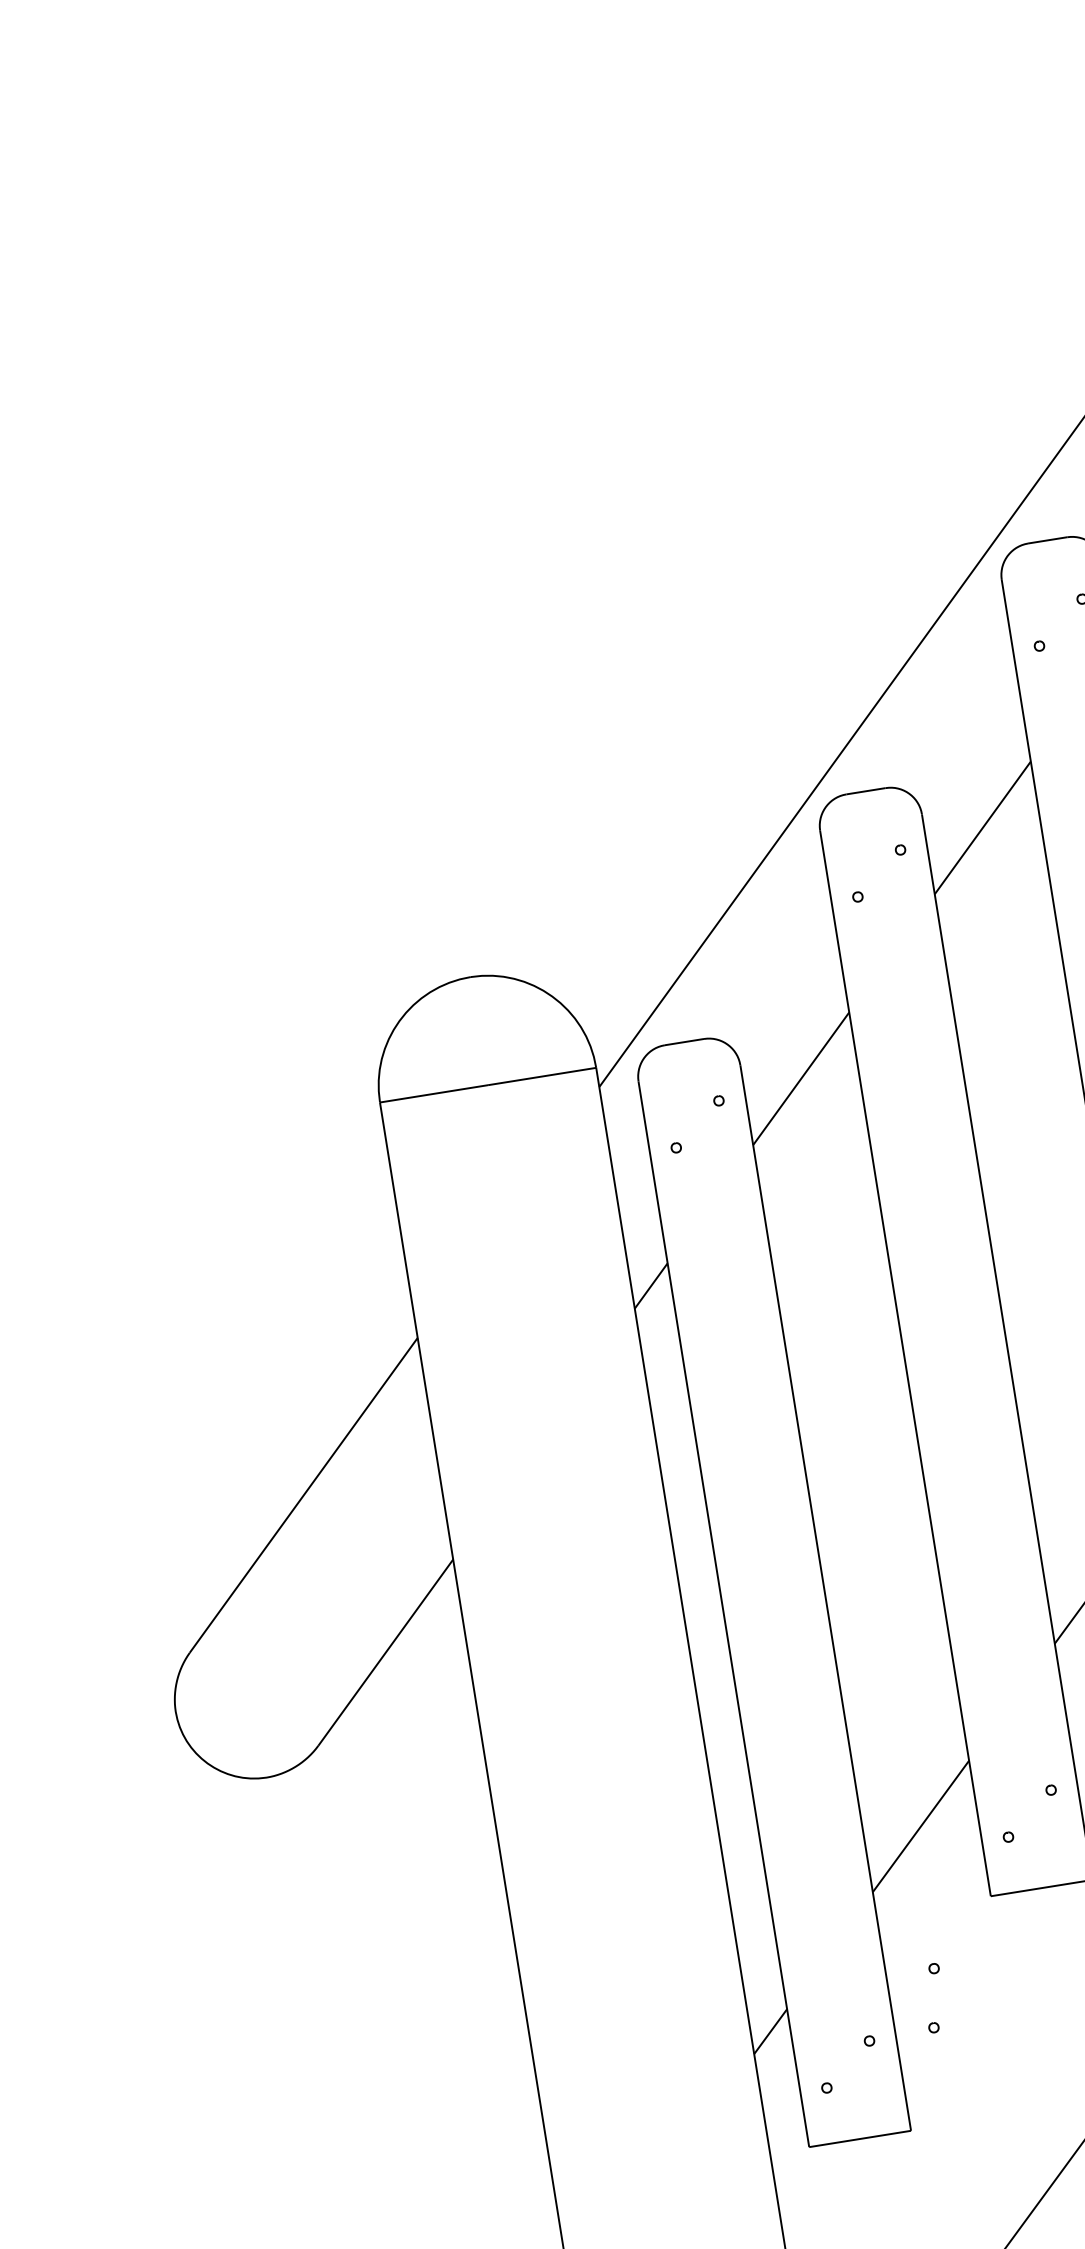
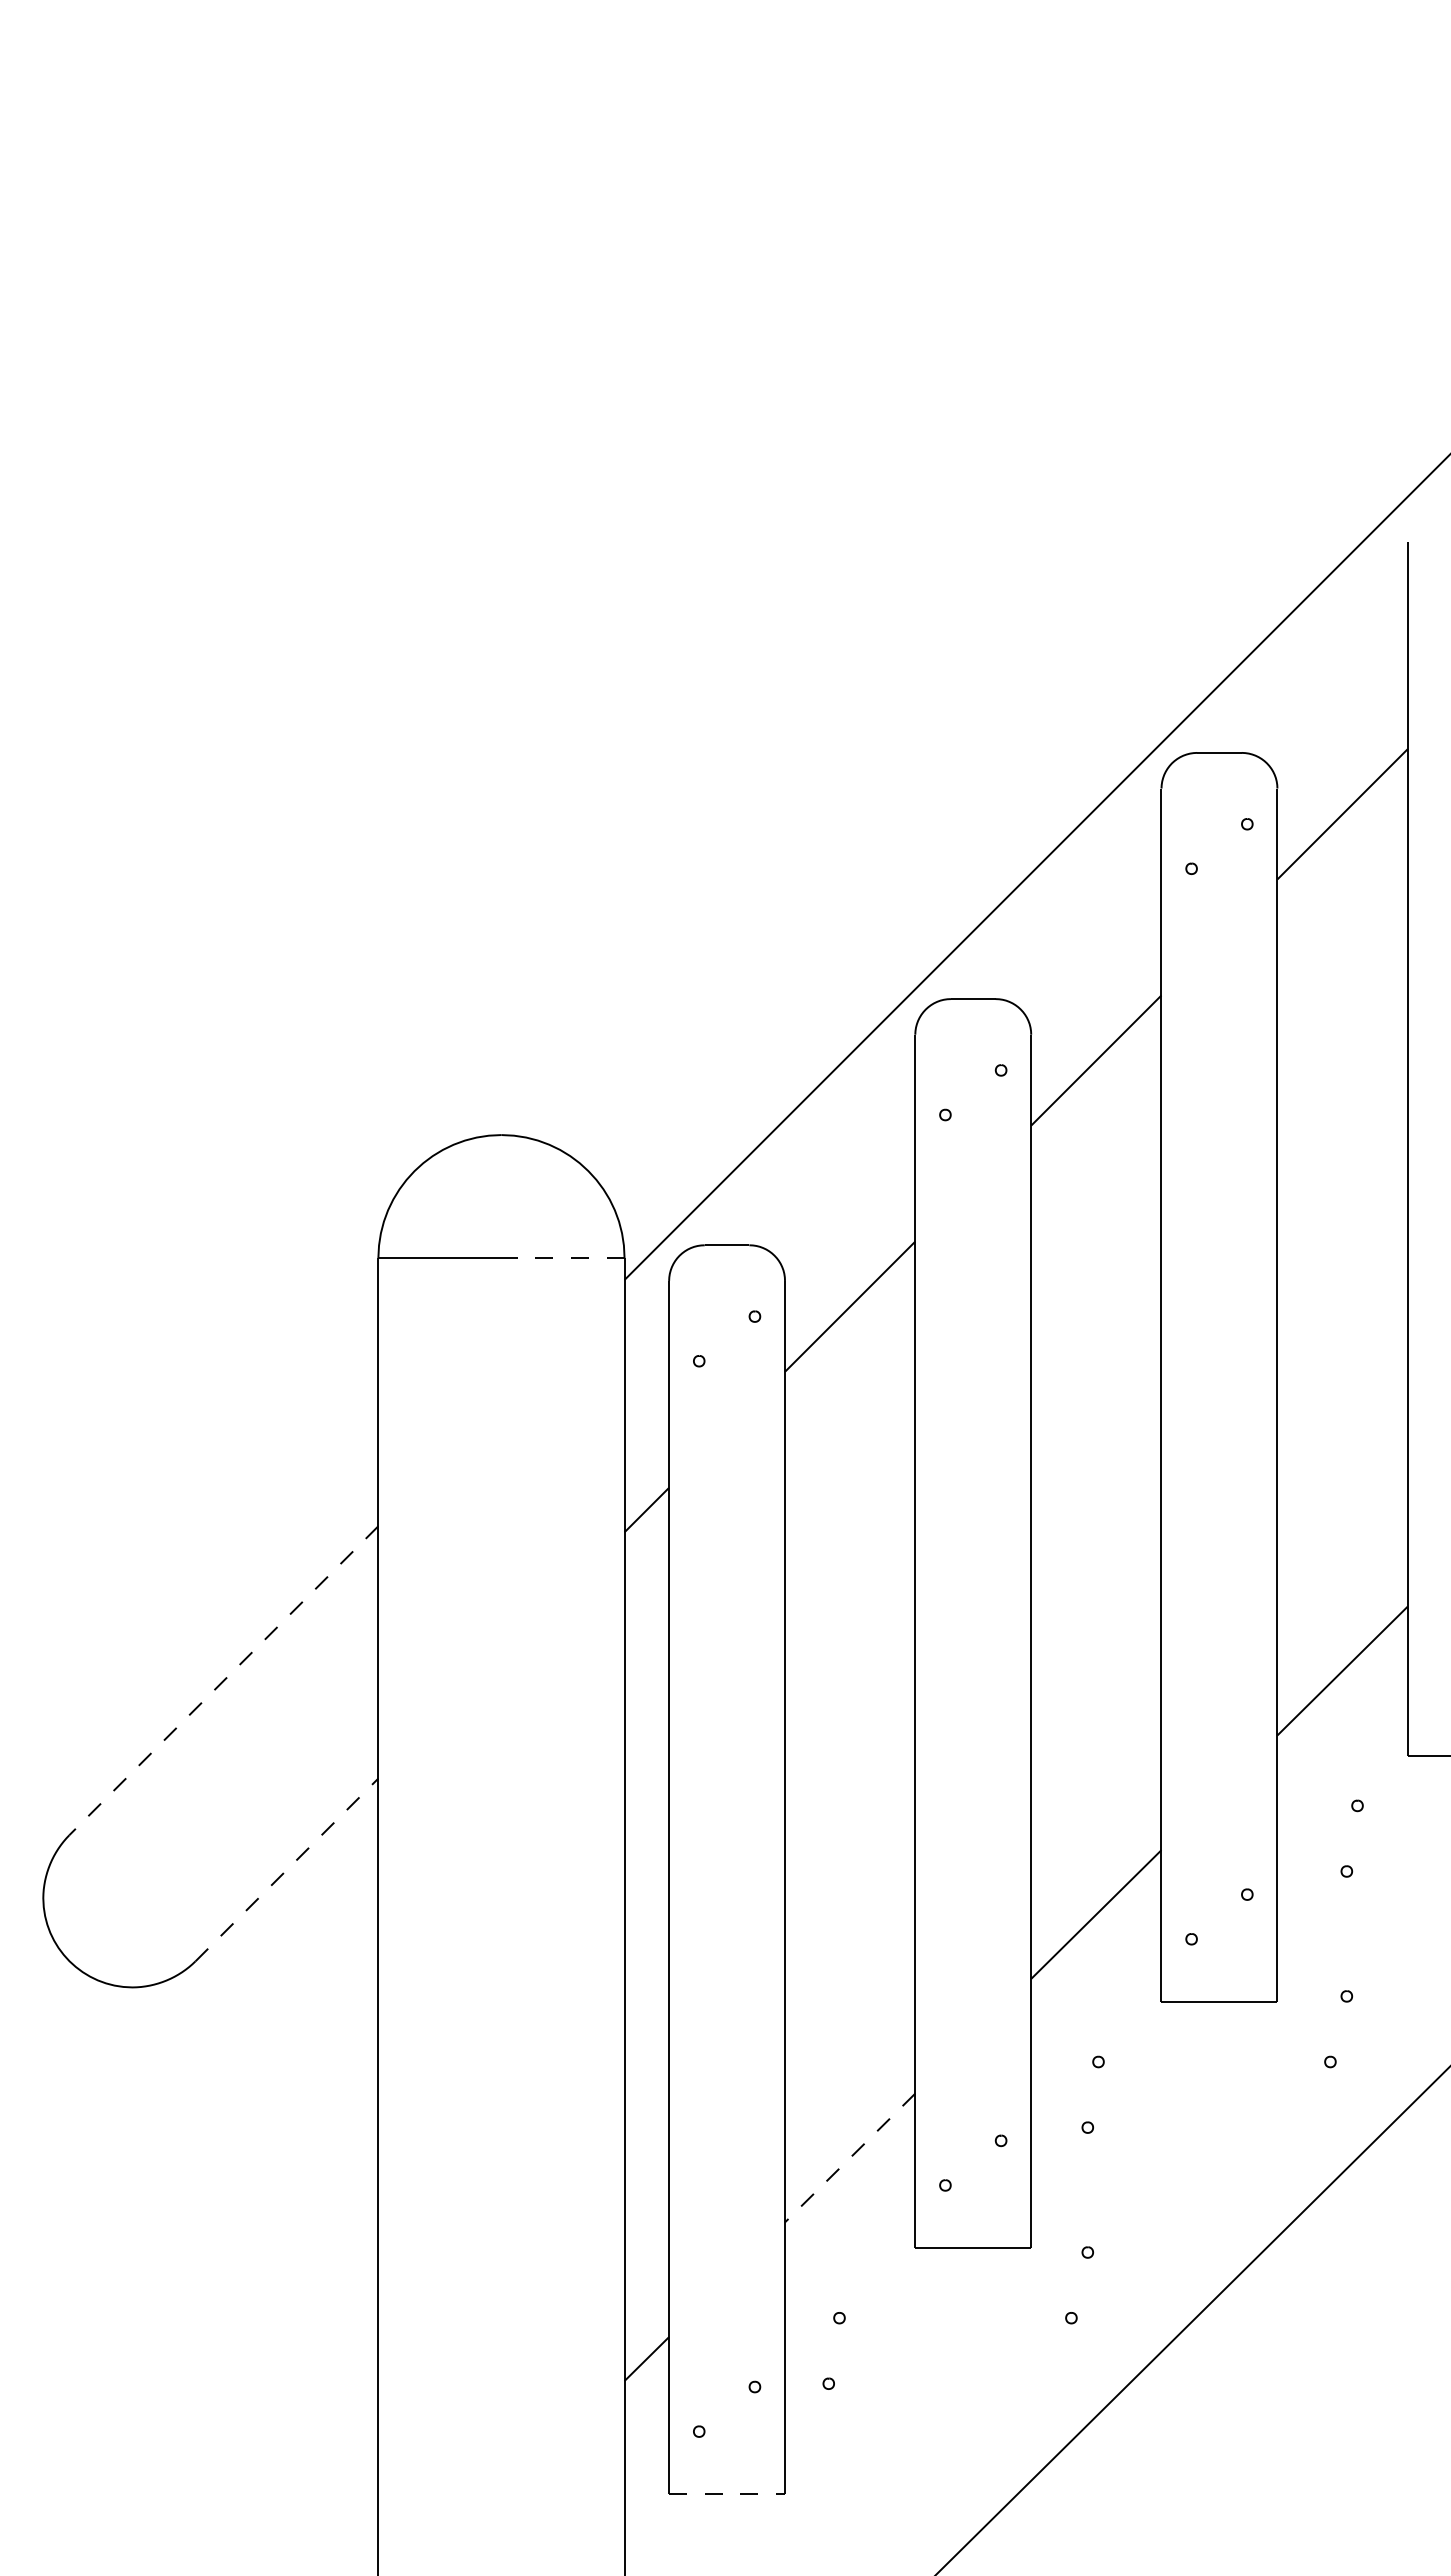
line: (542, 1076) -> (563, 1258), solid -> dashed
line: (303, 1496) -> (223, 1681), solid -> dashed
line: (386, 1652) -> (287, 1869), solid -> dashed
line: (921, 1825) -> (850, 2157), solid -> dashed
line: (860, 2139) -> (727, 2494), solid -> dashed

